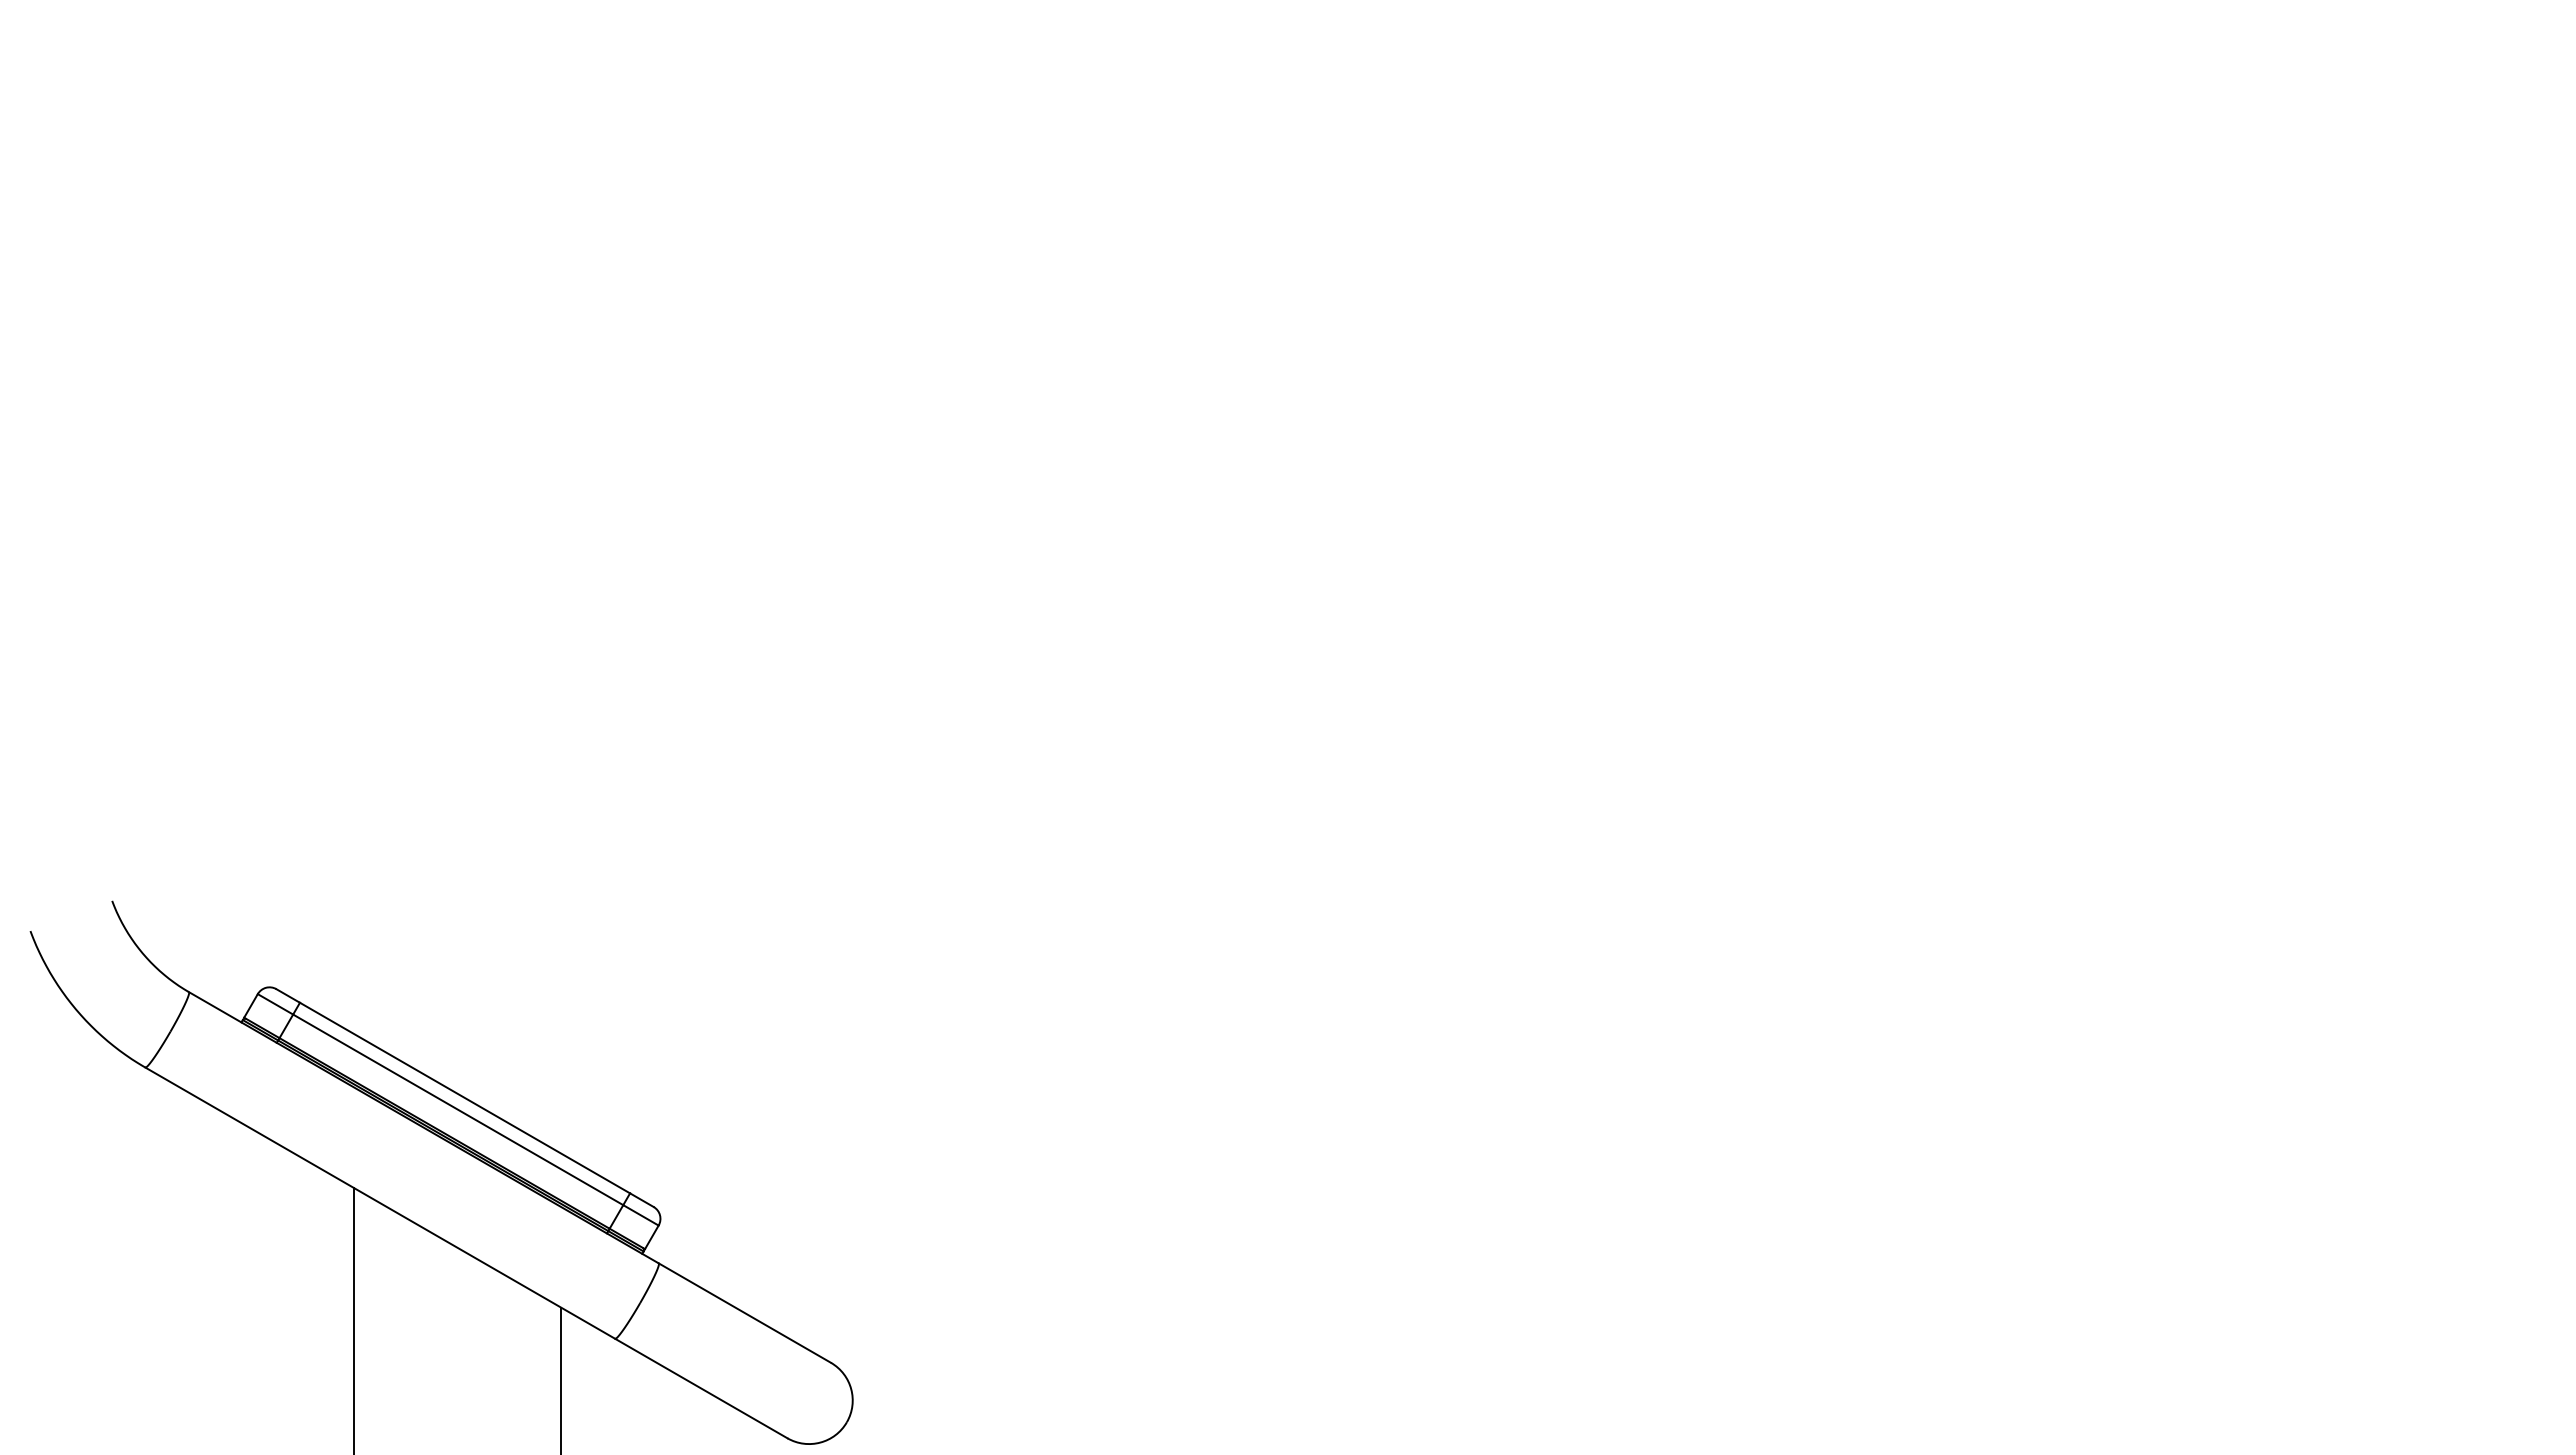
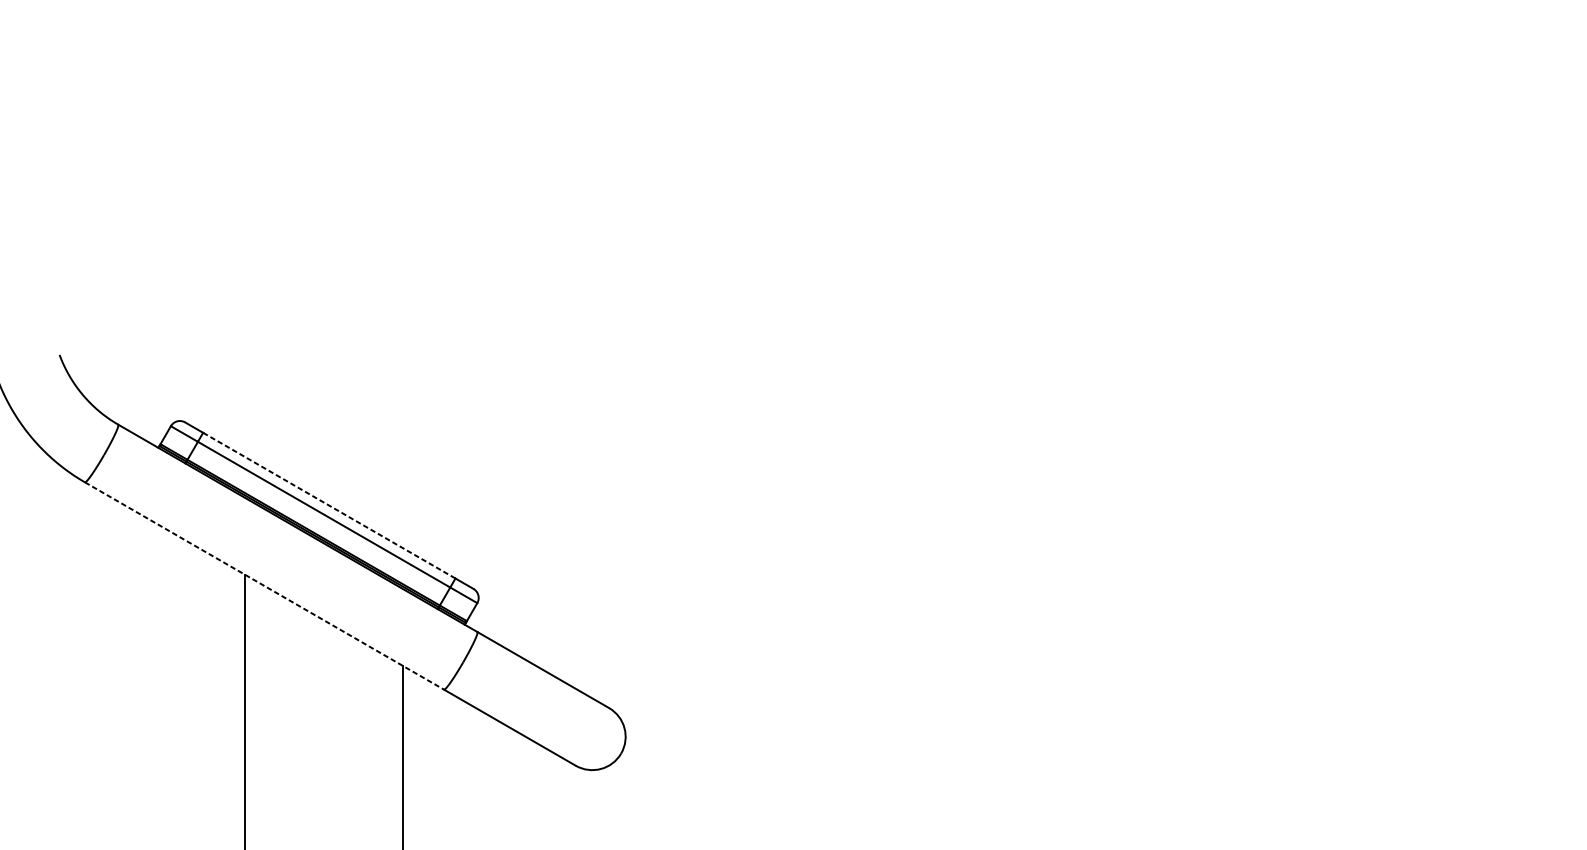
line: (465, 1098) -> (329, 505), solid -> dashed
line: (380, 1203) -> (264, 586), solid -> dashed

